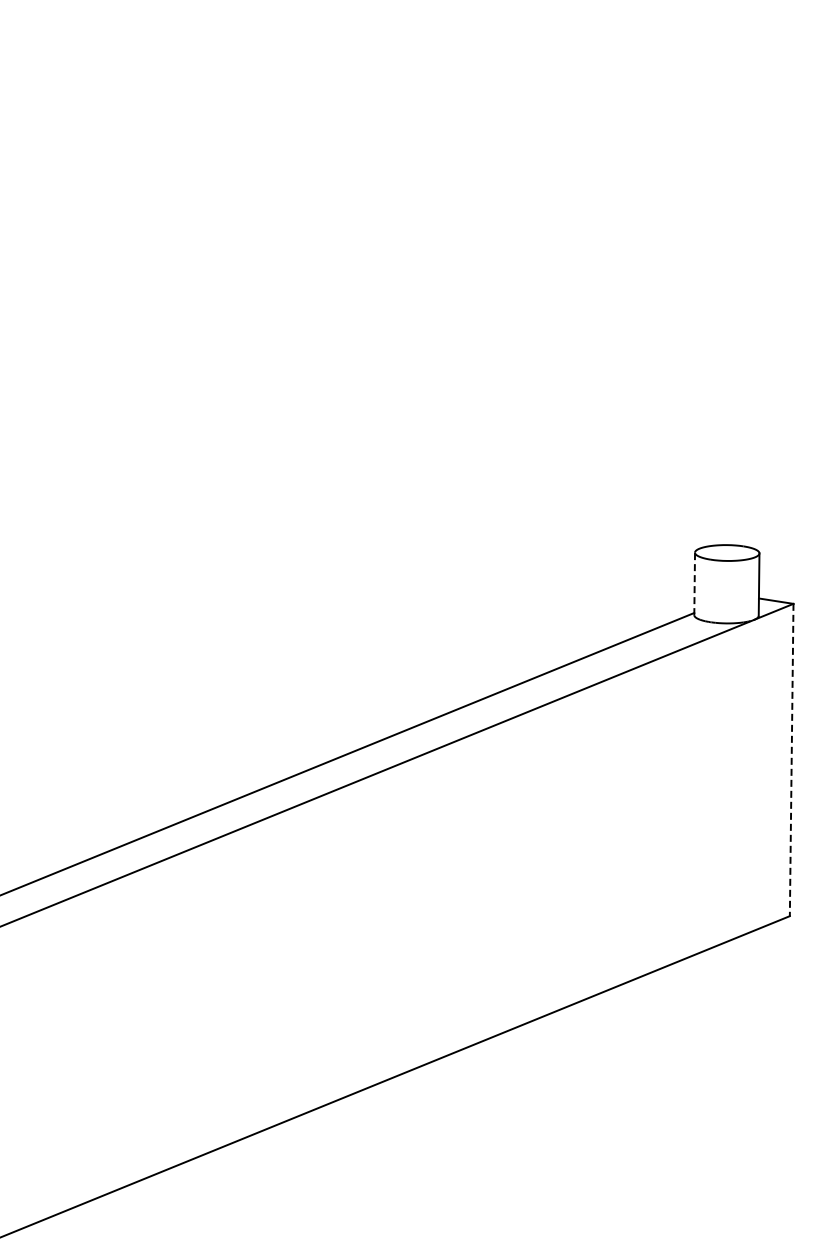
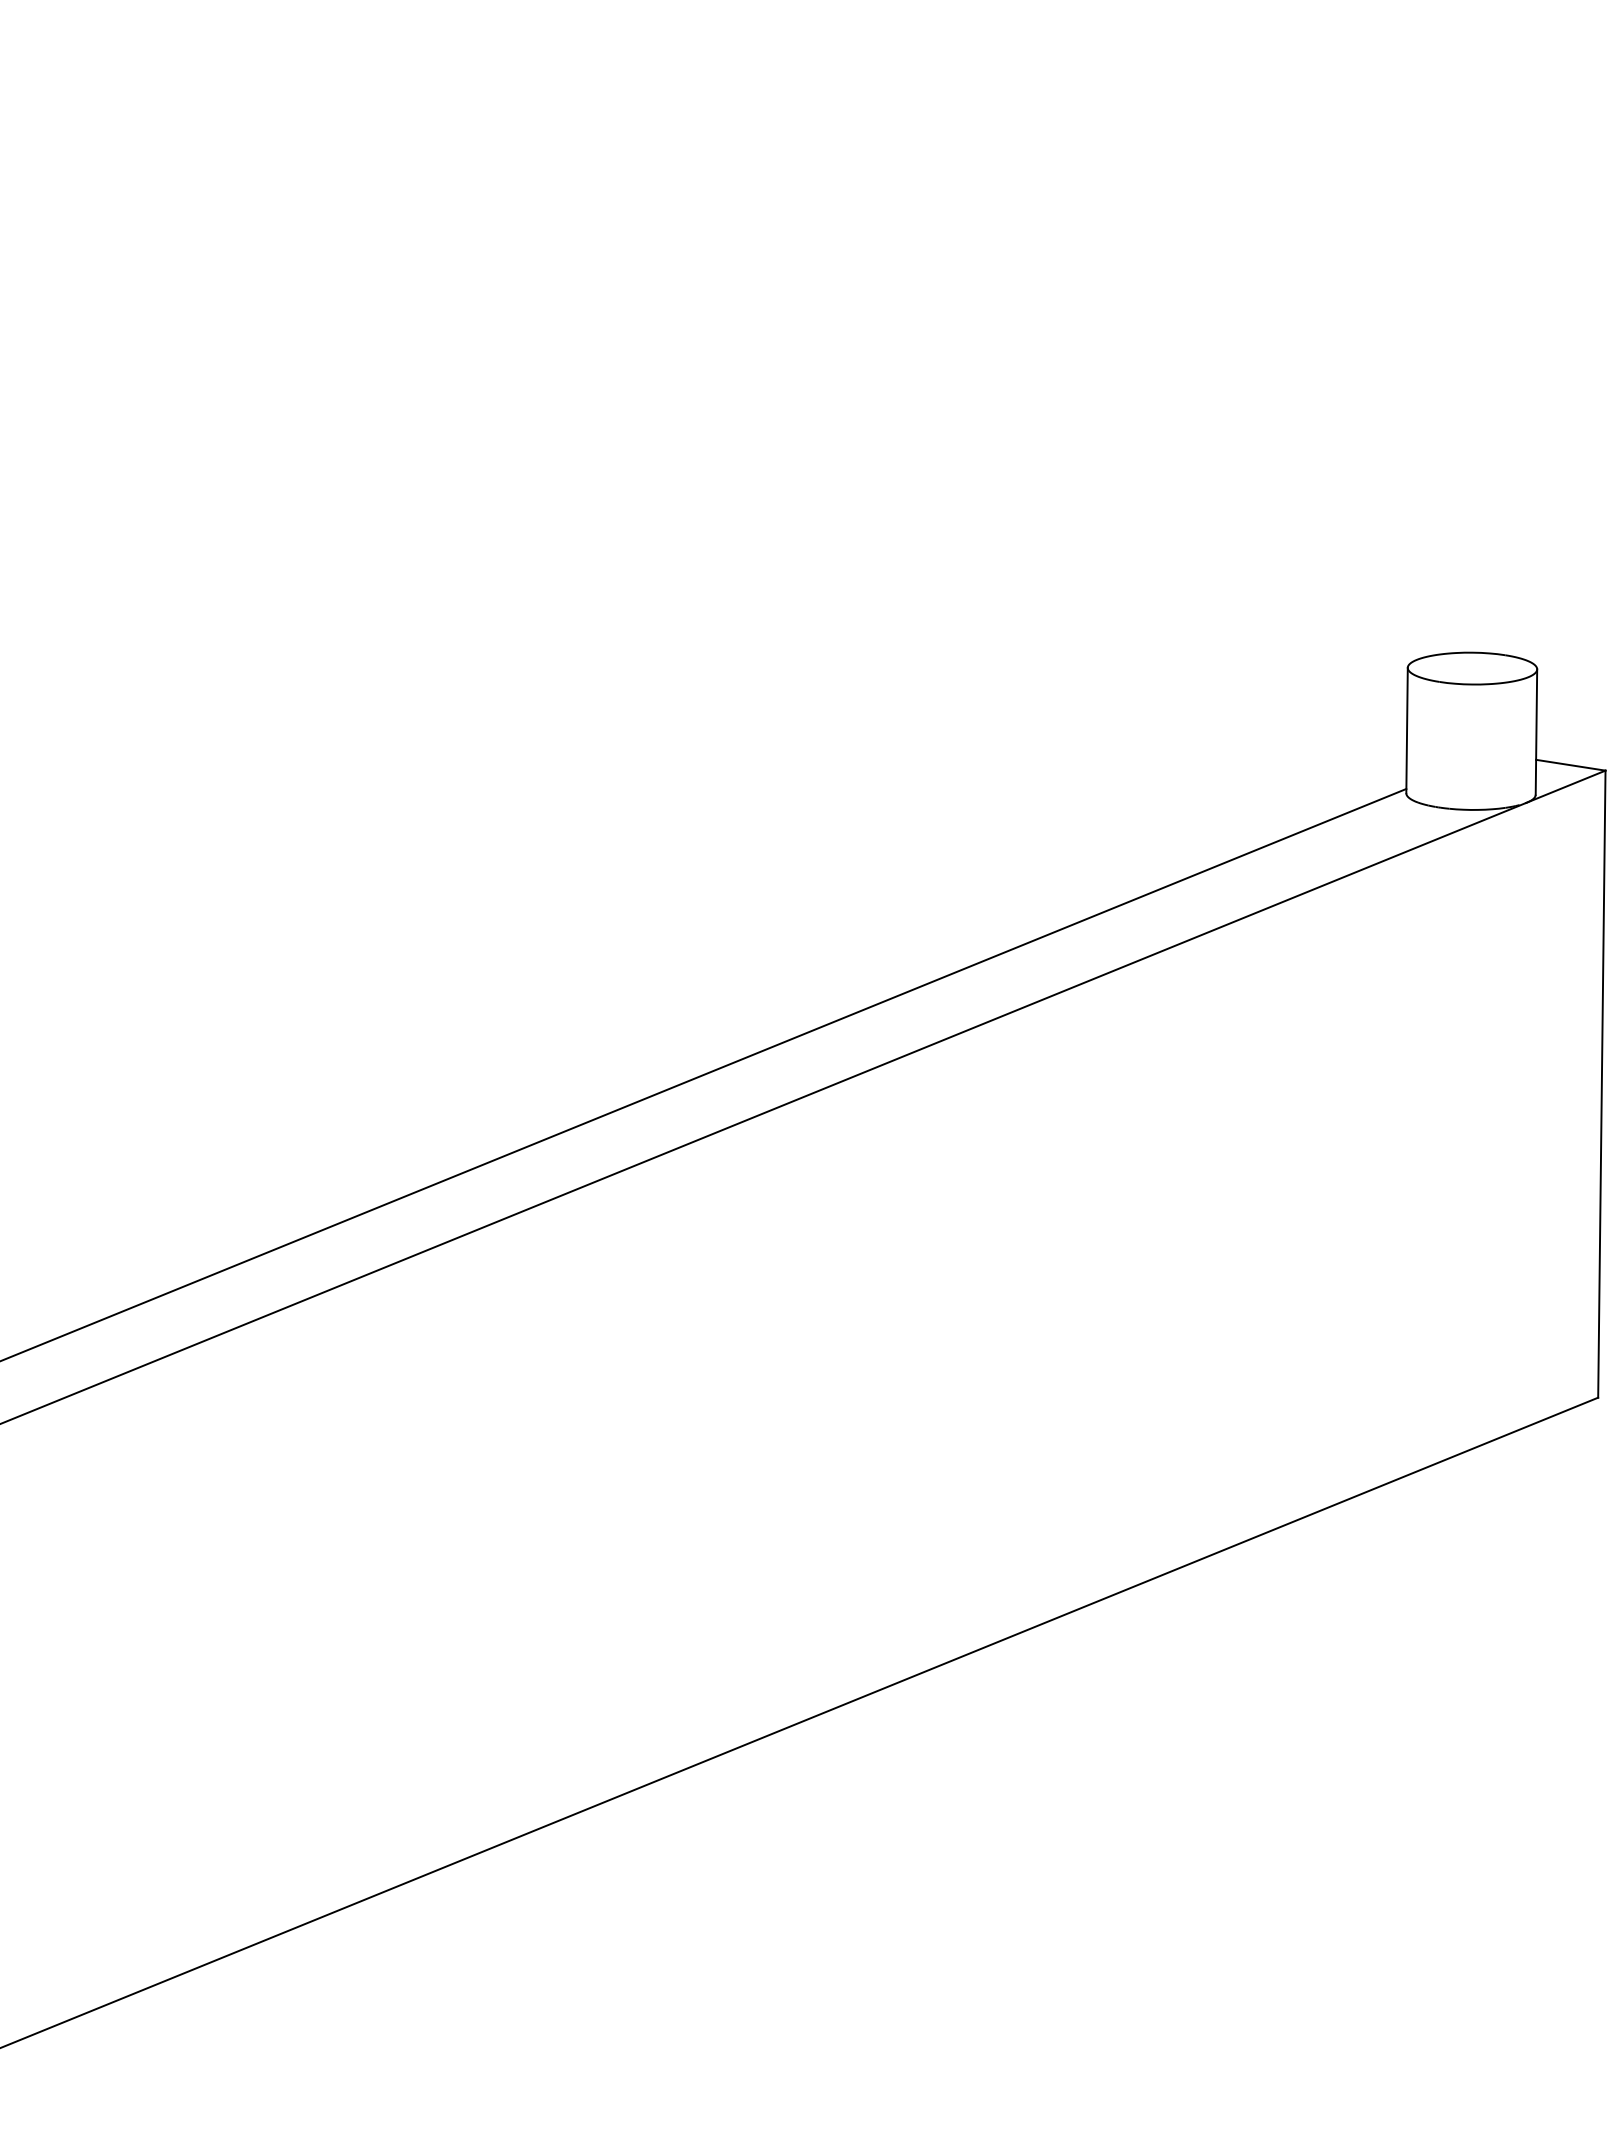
line: (694, 583) -> (1406, 729), dashed -> solid
line: (791, 760) -> (1601, 1085), dashed -> solid

